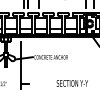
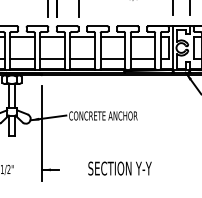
text: (71, 83) -> (118, 168), moved

